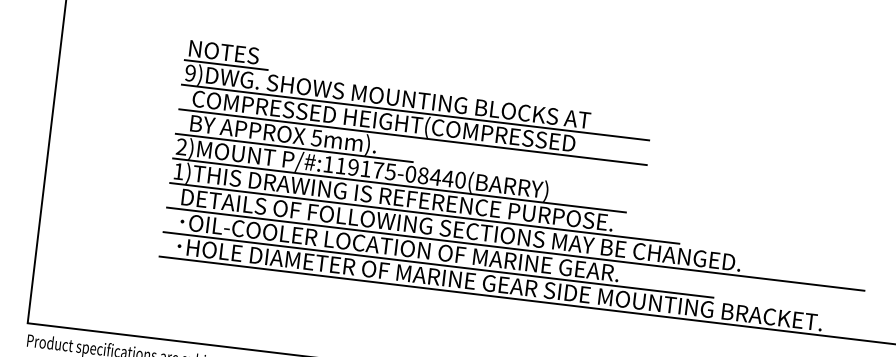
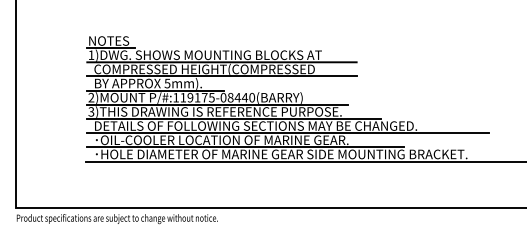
text: (190, 71) -> (91, 54), 9)DWG. -> 1)DWG.
text: (179, 170) -> (91, 111), 1)THIS -> 3)THIS

